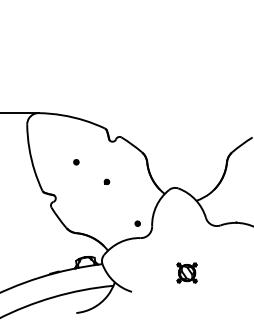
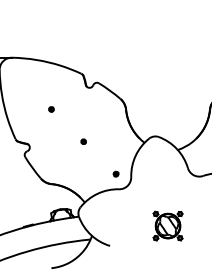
part: (106, 181) -> (83, 141), moved
part: (186, 272) -> (167, 225), size x1.43

